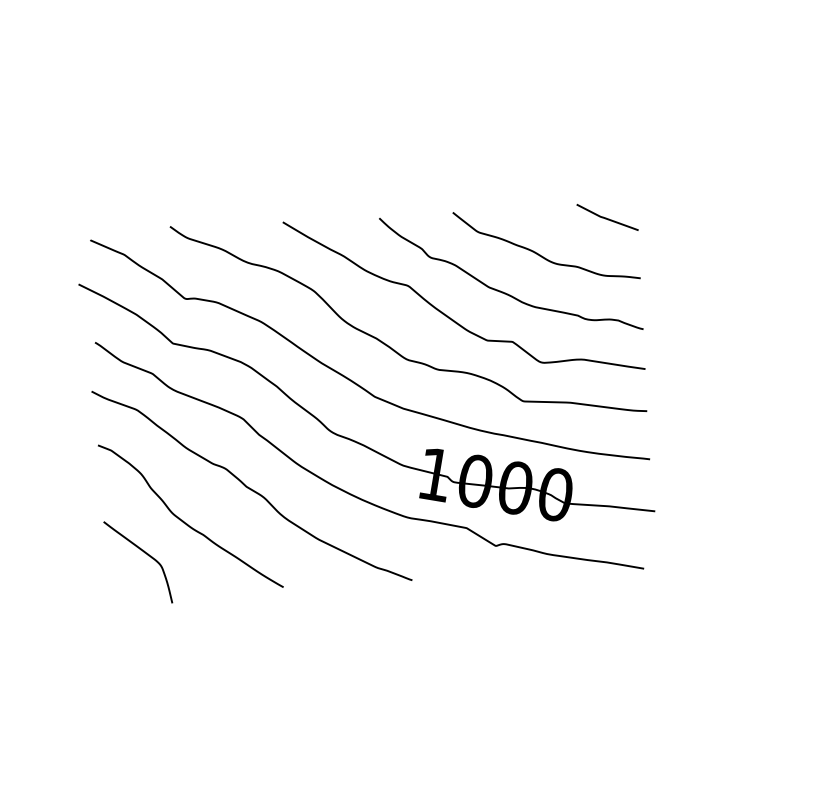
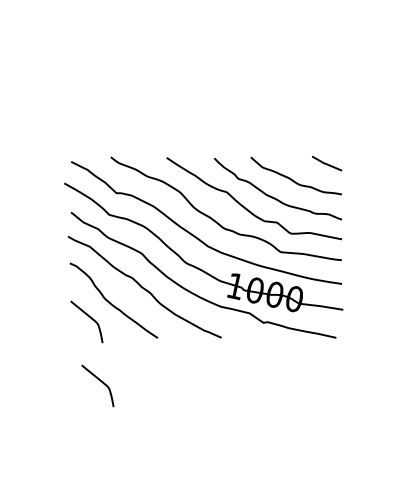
curve: (171, 681) -> (100, 381), added

